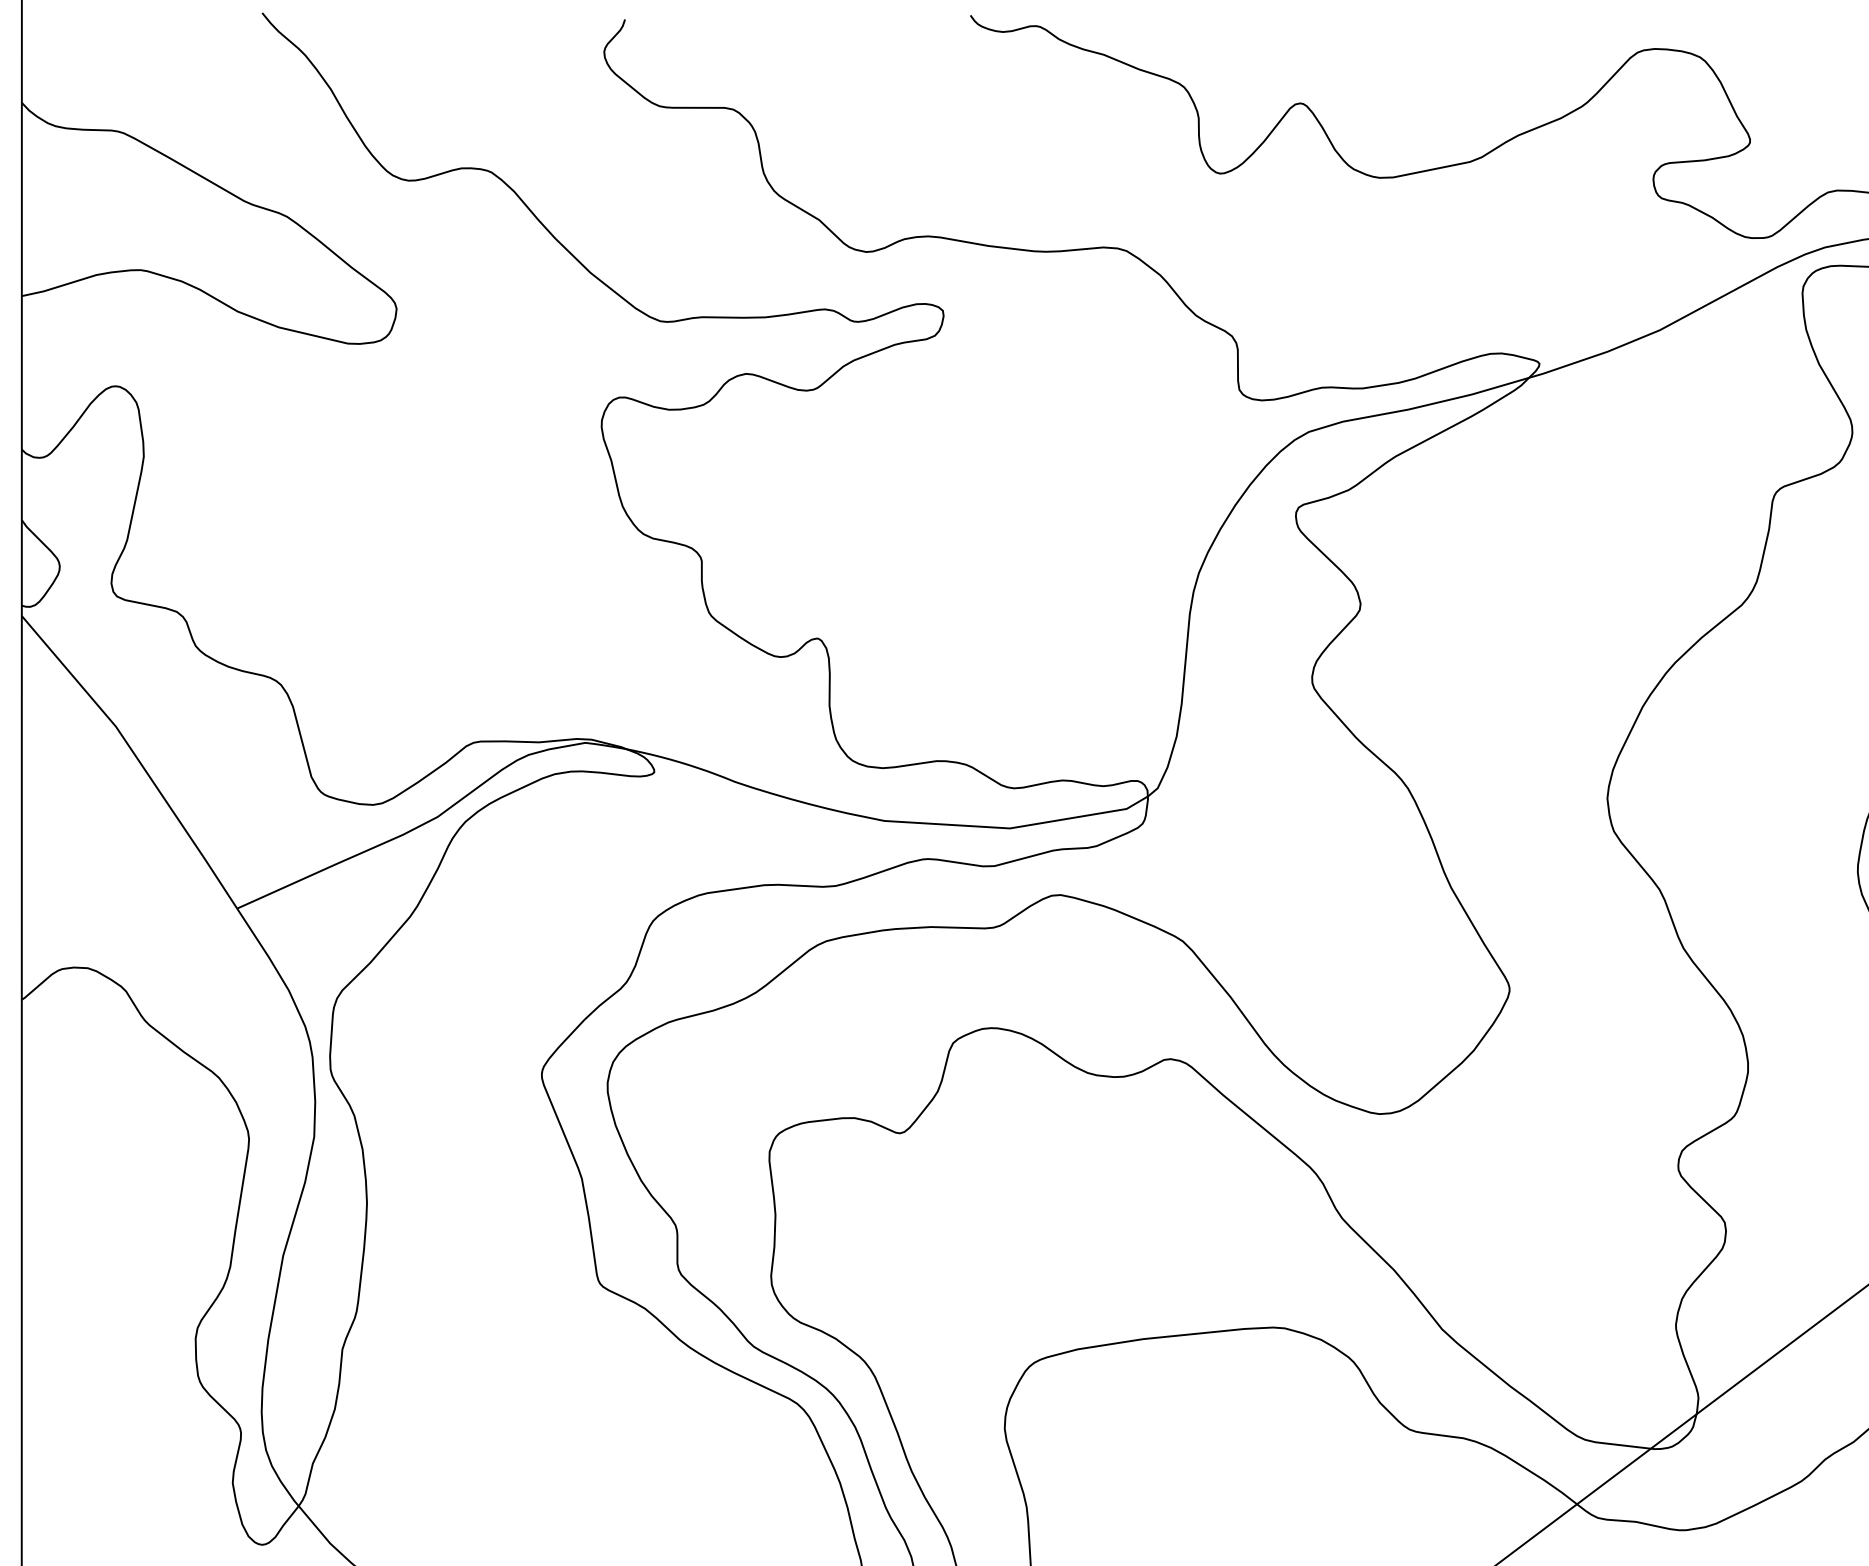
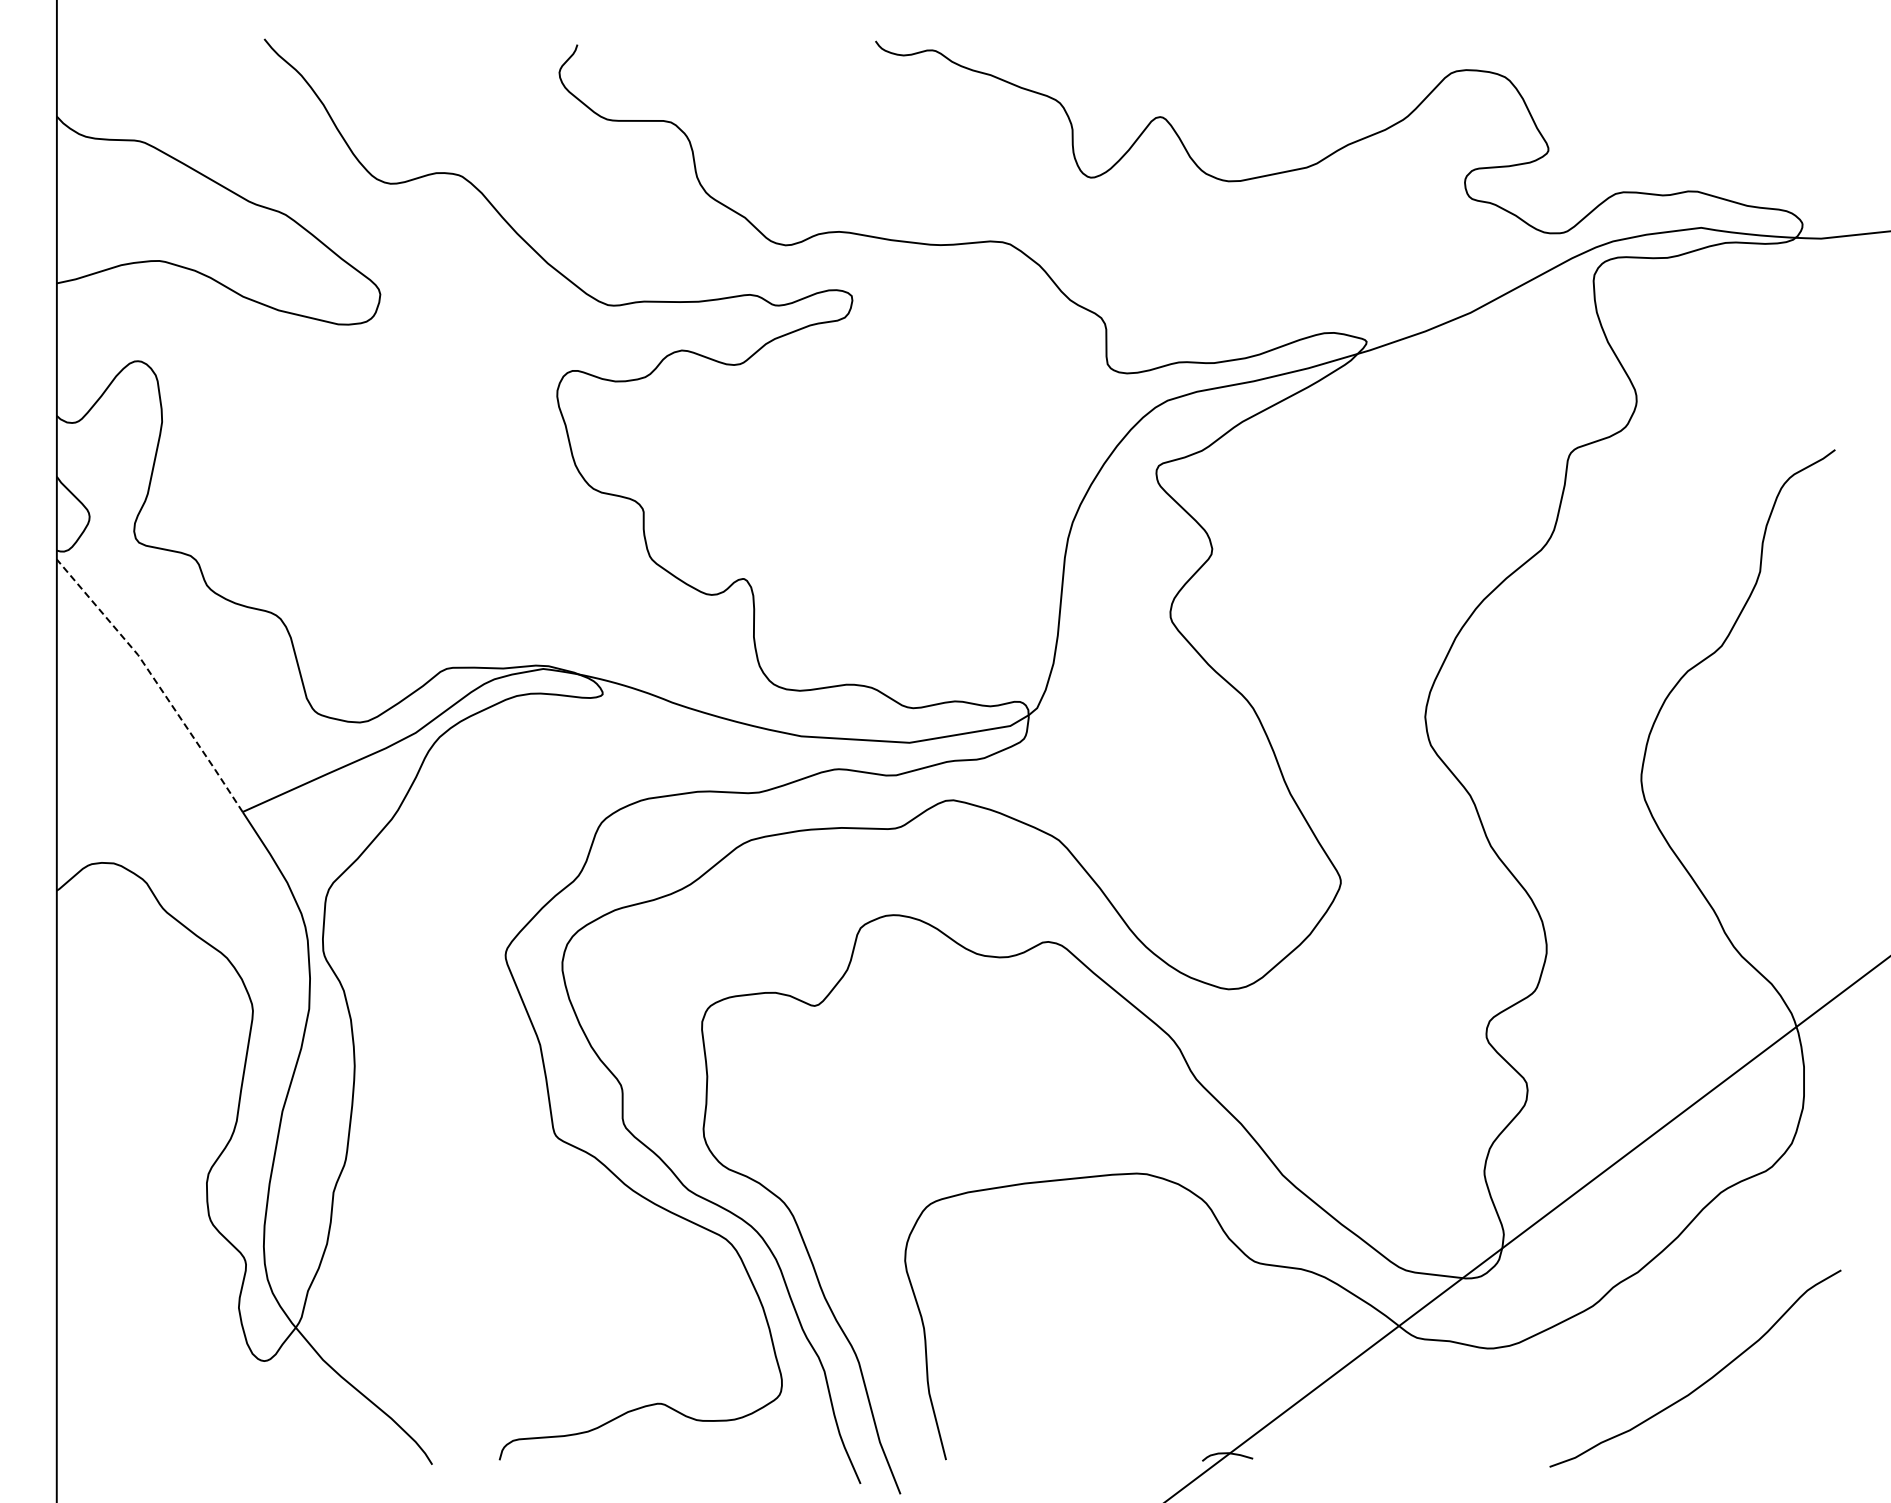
line: (136, 757) -> (155, 681), solid -> dashed

